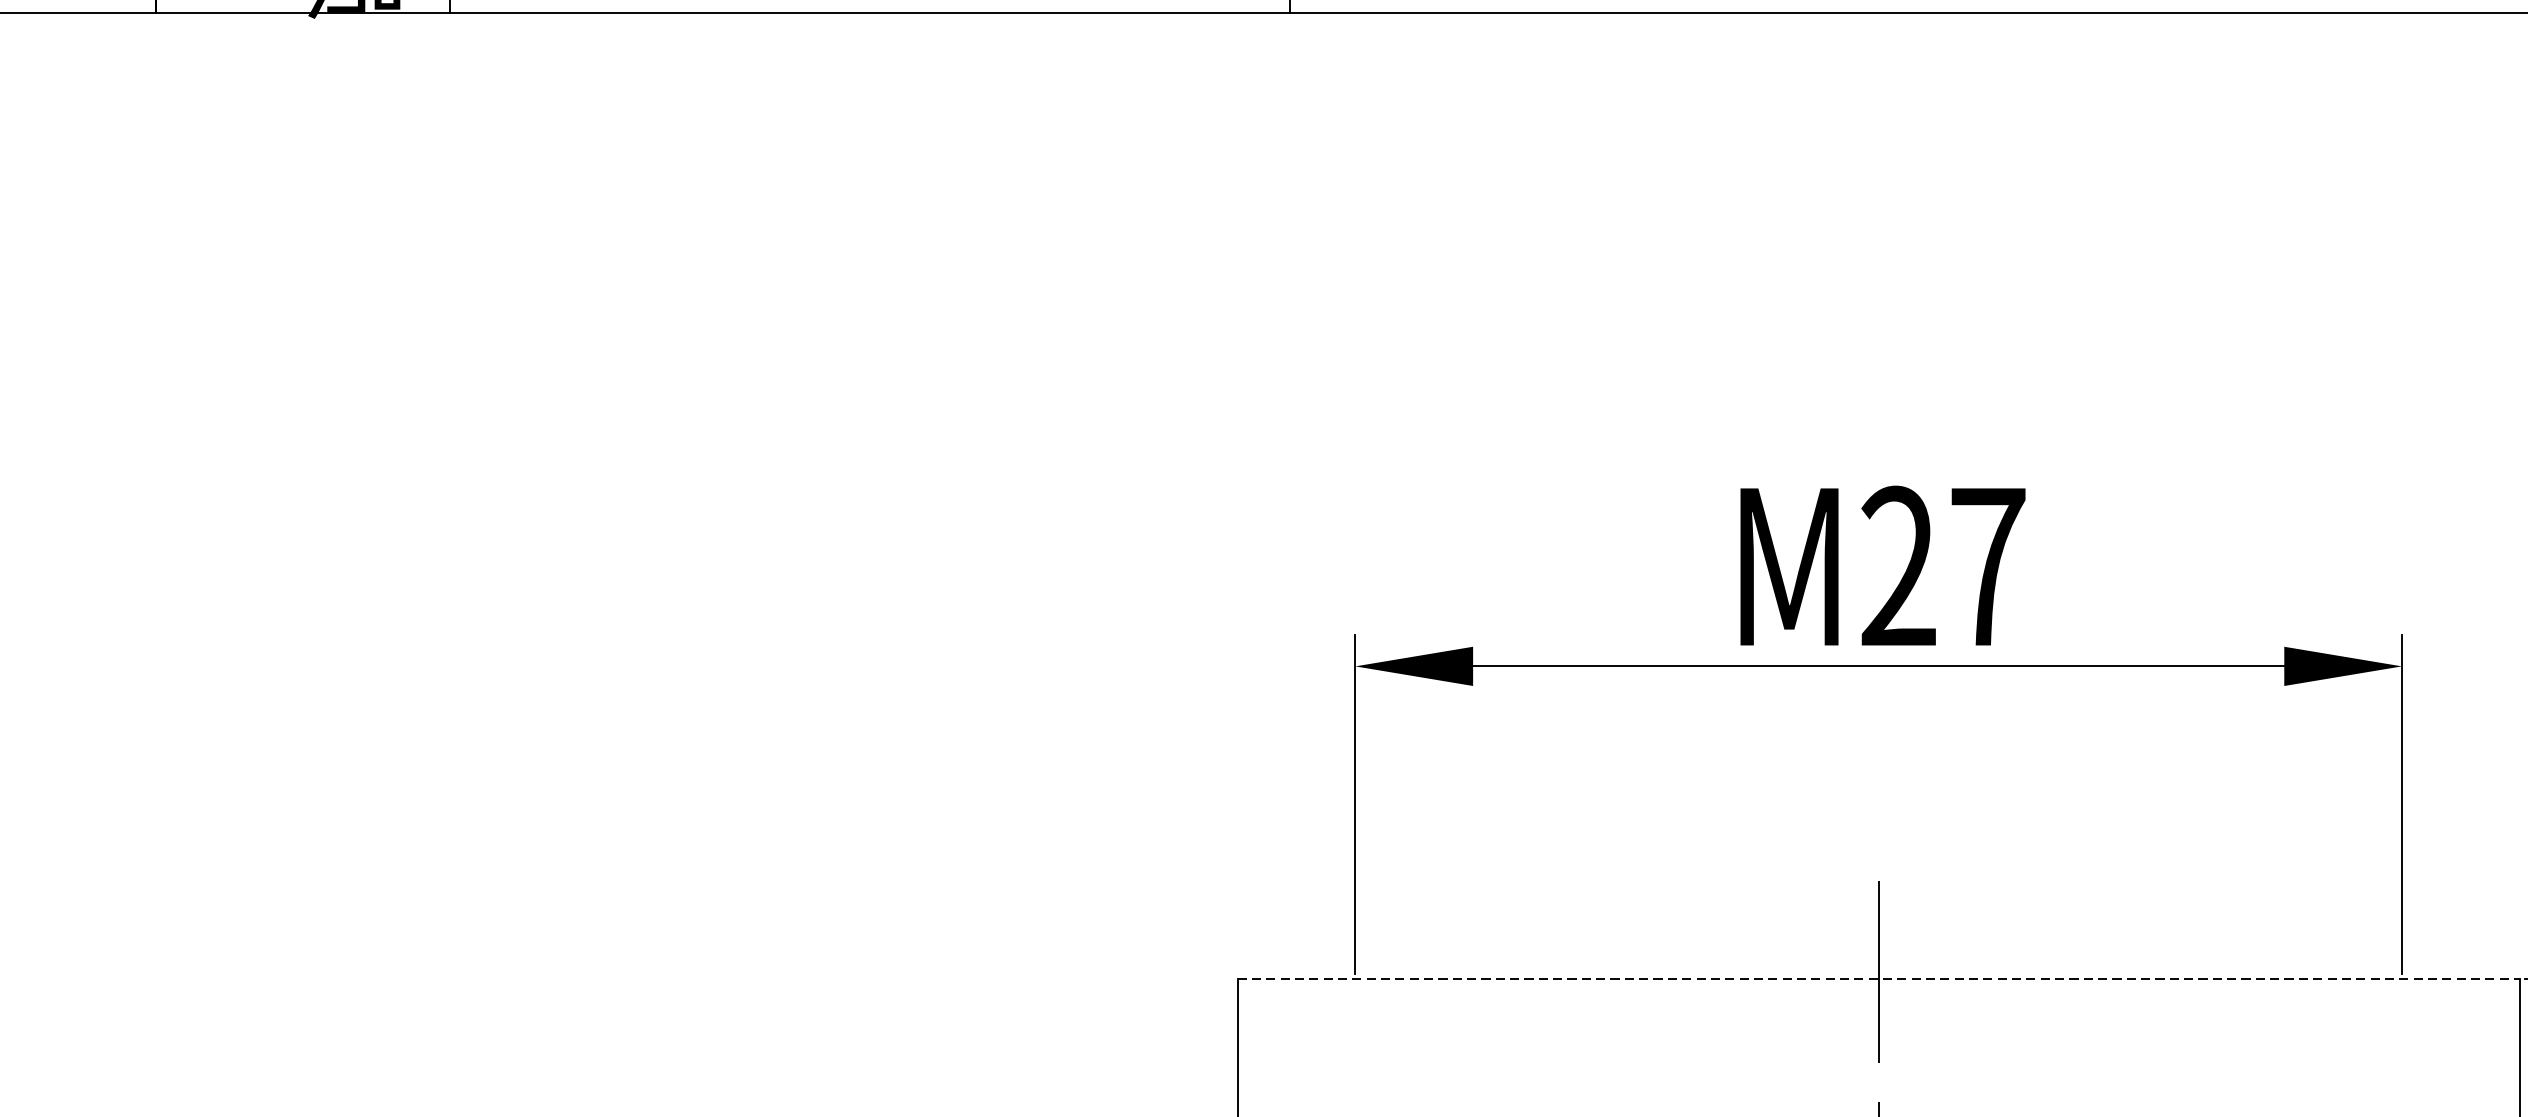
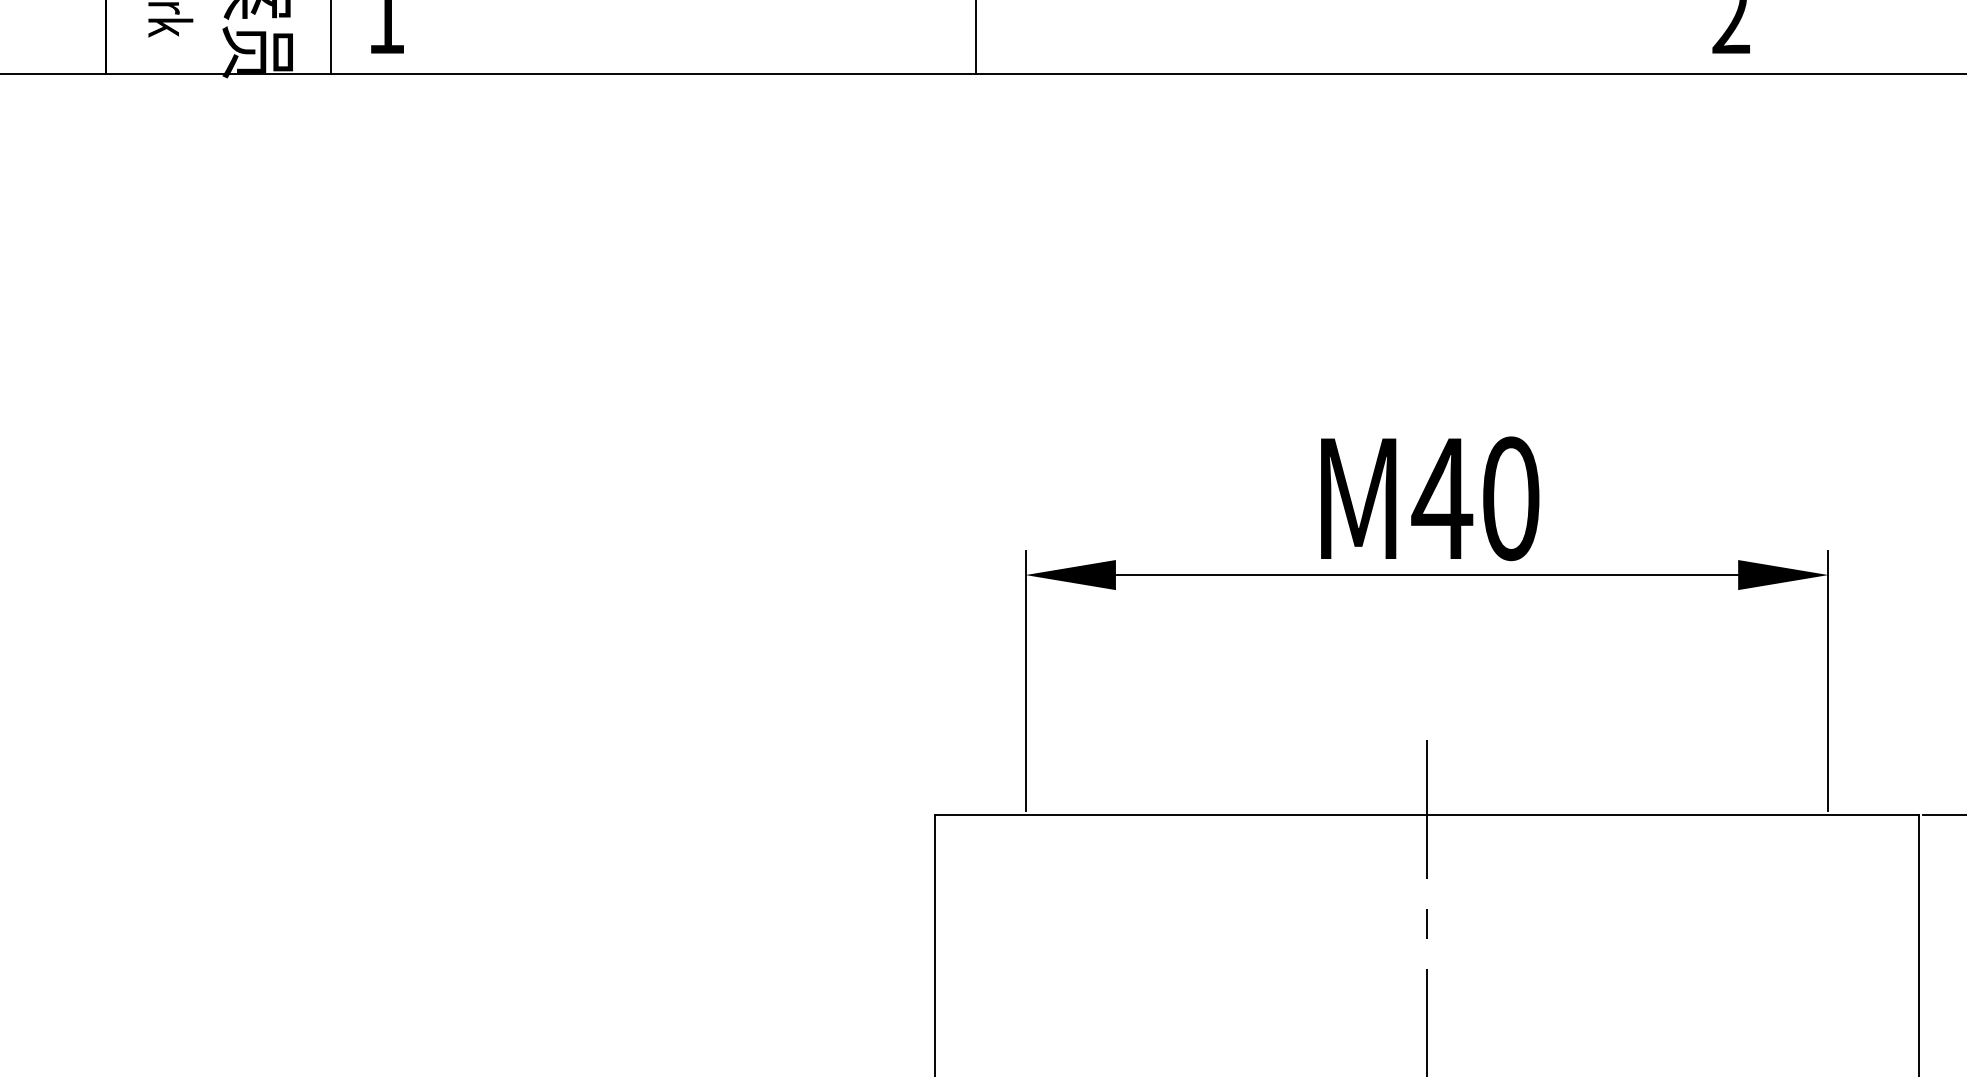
text: (1941, 566) -> (1475, 498), M27 -> M40
line: (1879, 978) -> (1427, 814), dashed -> solid

